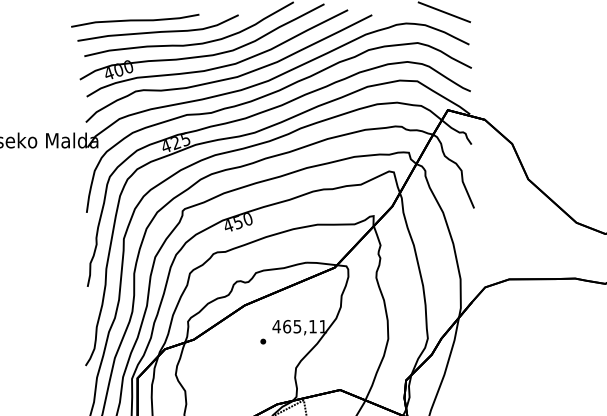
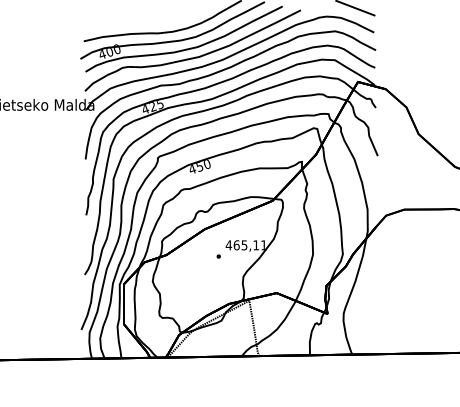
part: (154, 27) -> (136, 19), removed

